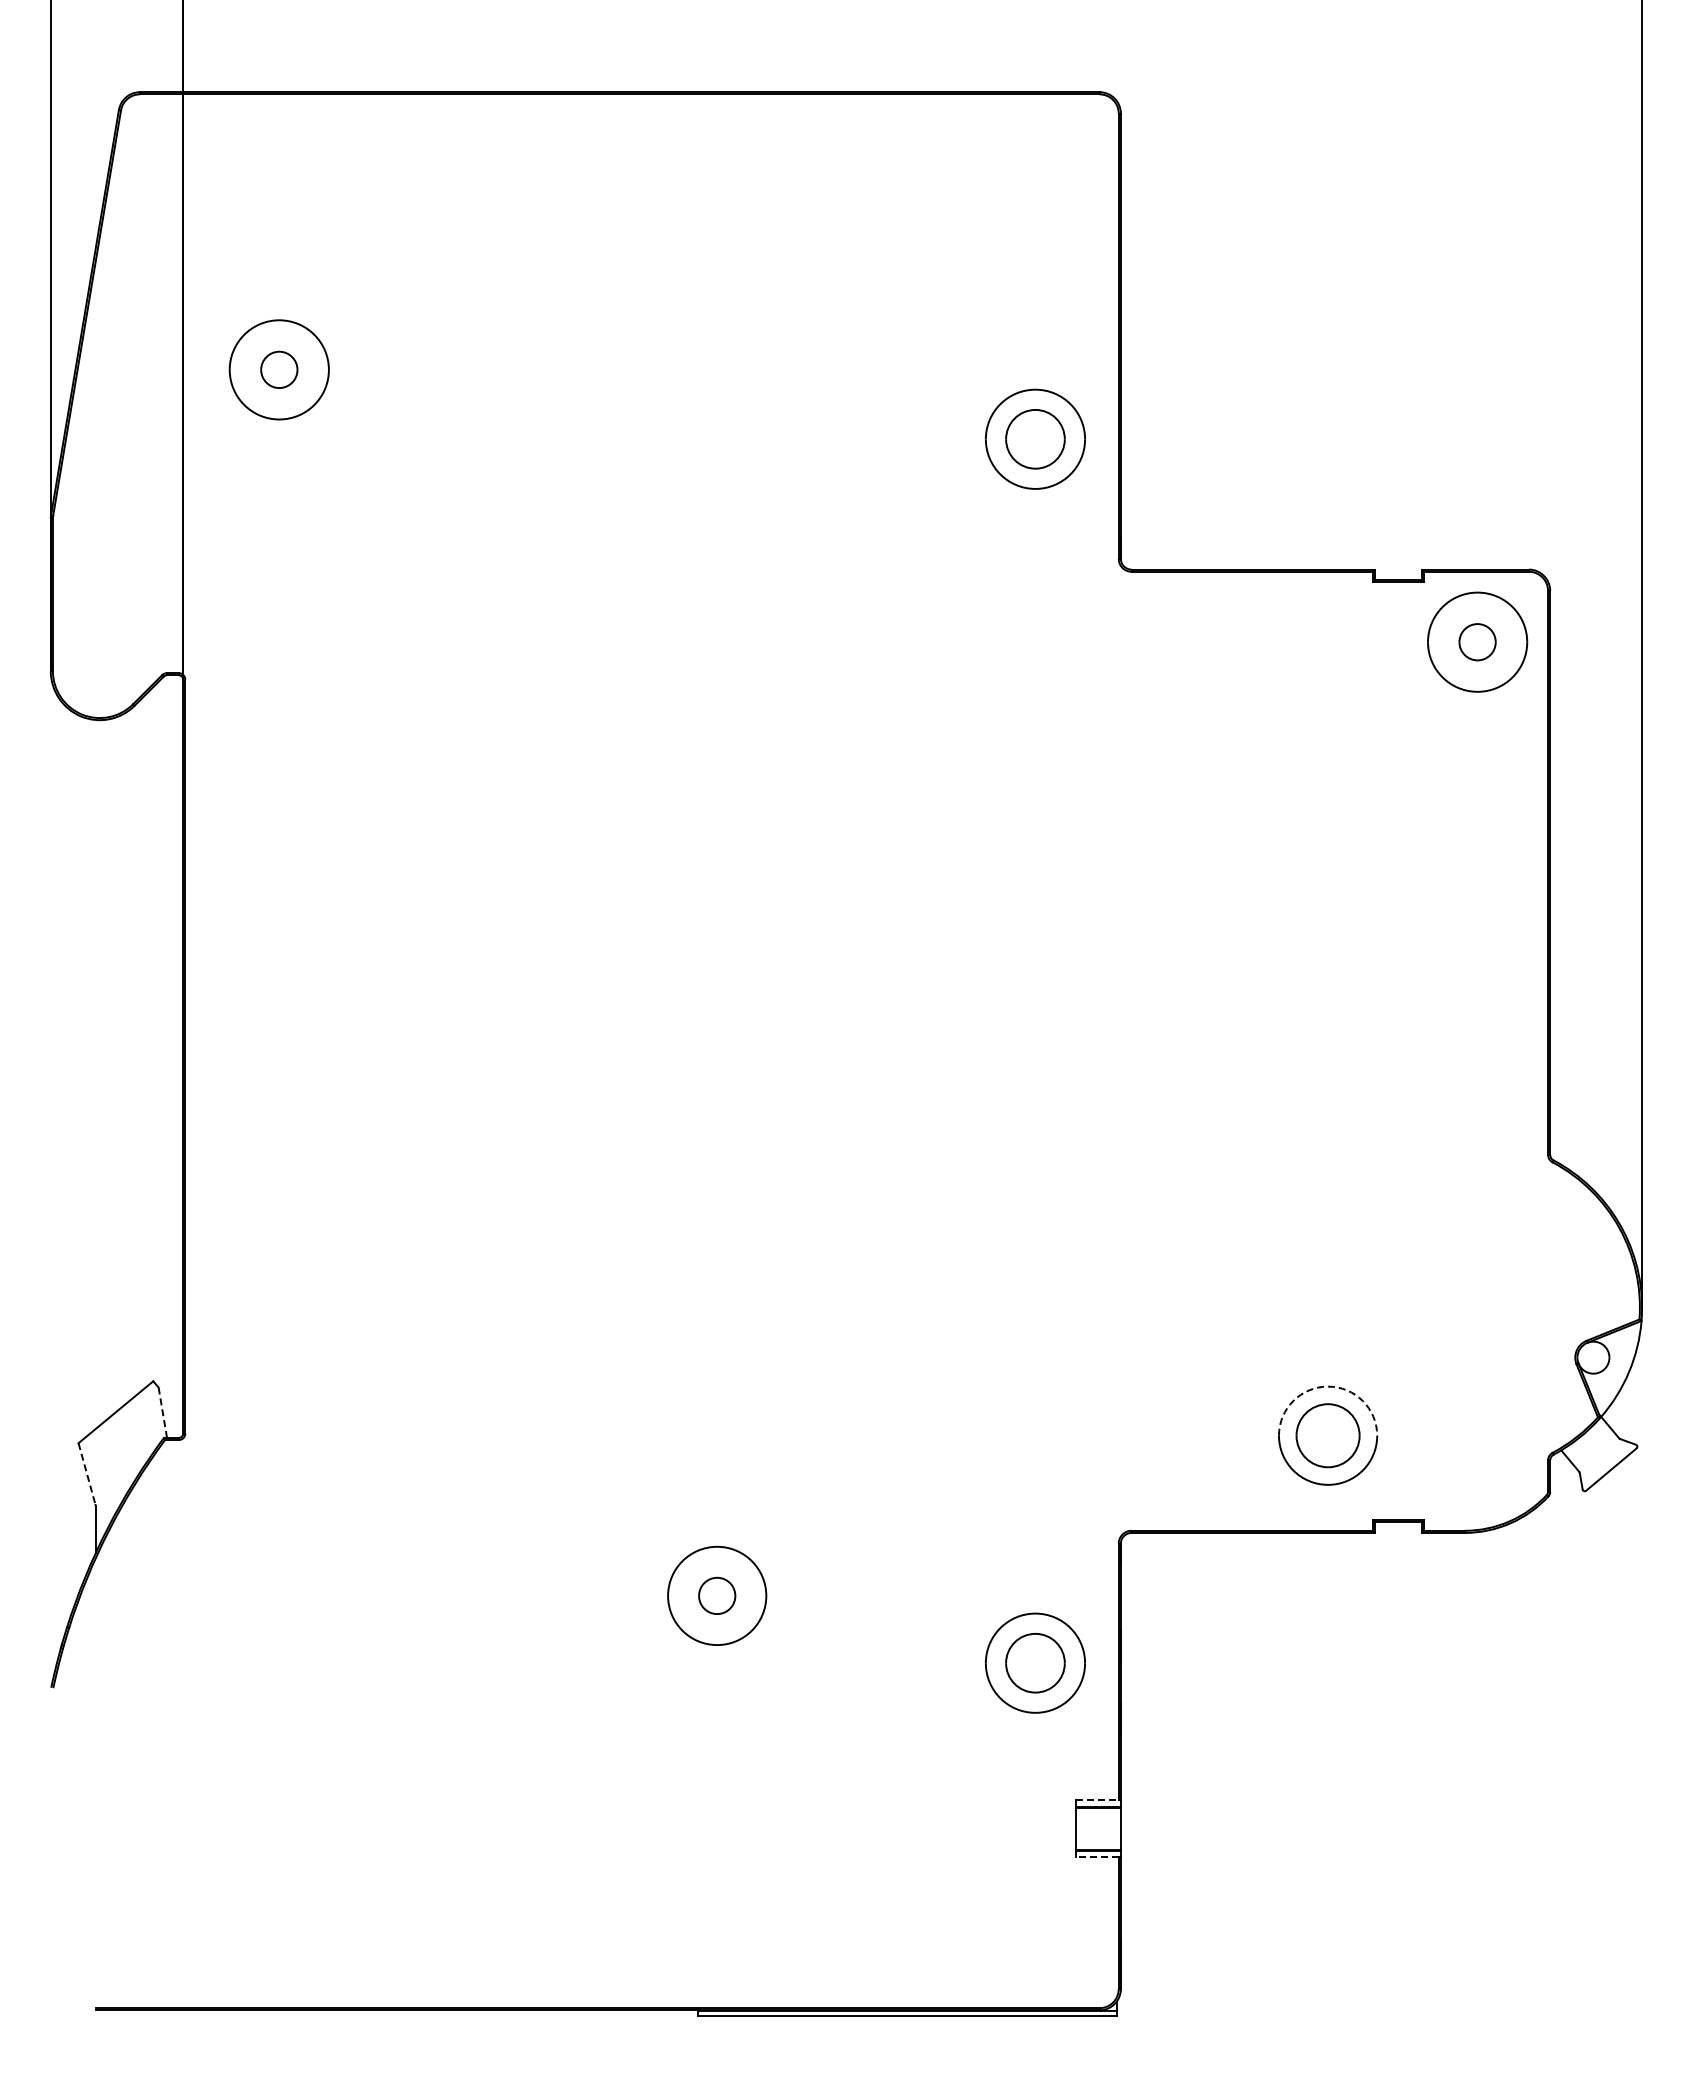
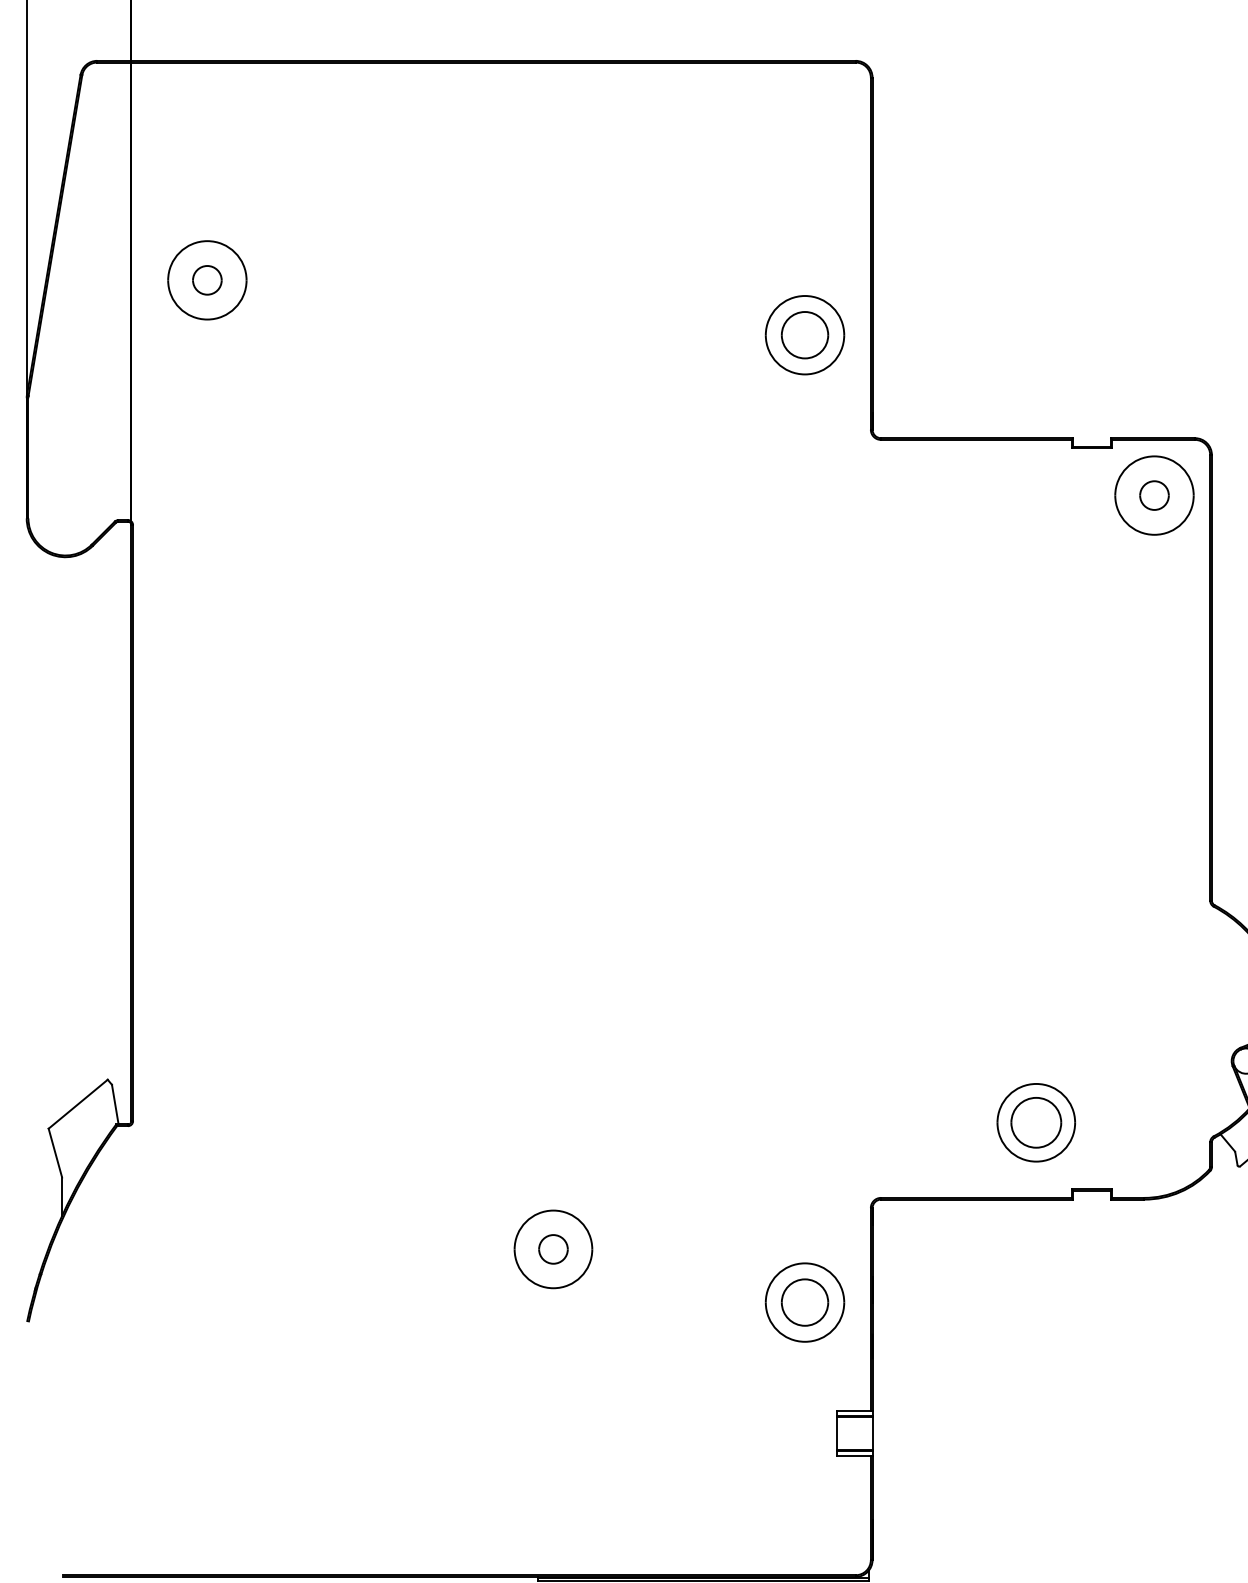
arc: (1328, 1386) -> (1036, 1083), dashed -> solid
line: (162, 1412) -> (115, 1104), dashed -> solid
line: (86, 1473) -> (54, 1152), dashed -> solid
line: (1097, 1800) -> (854, 1411), dashed -> solid
line: (1096, 1857) -> (853, 1456), dashed -> solid

